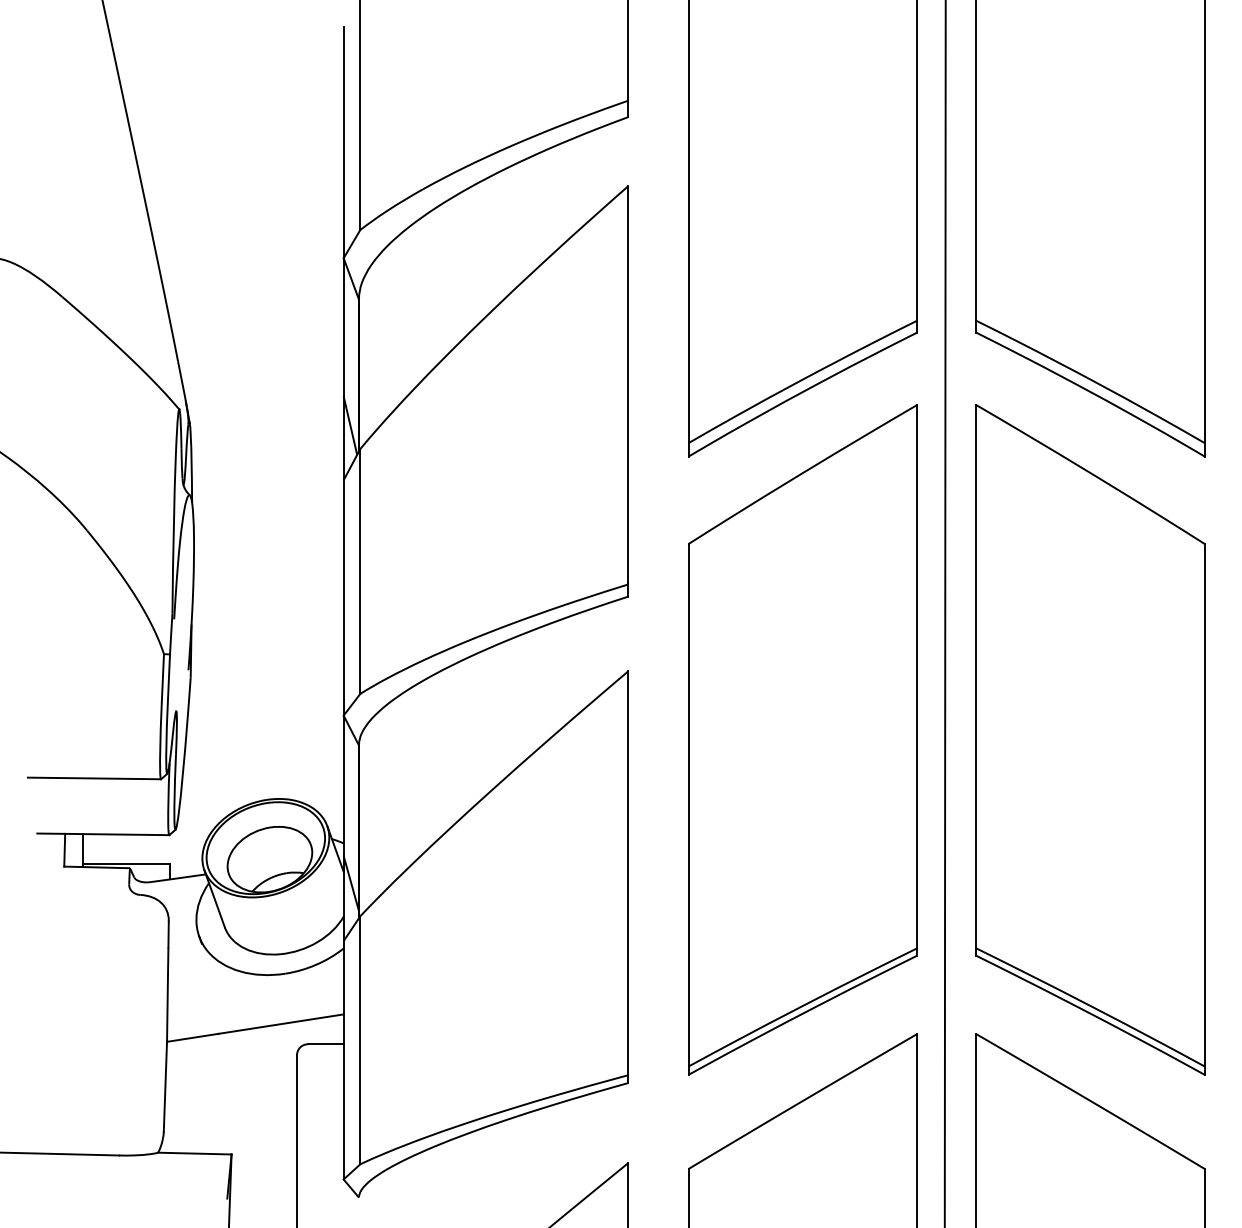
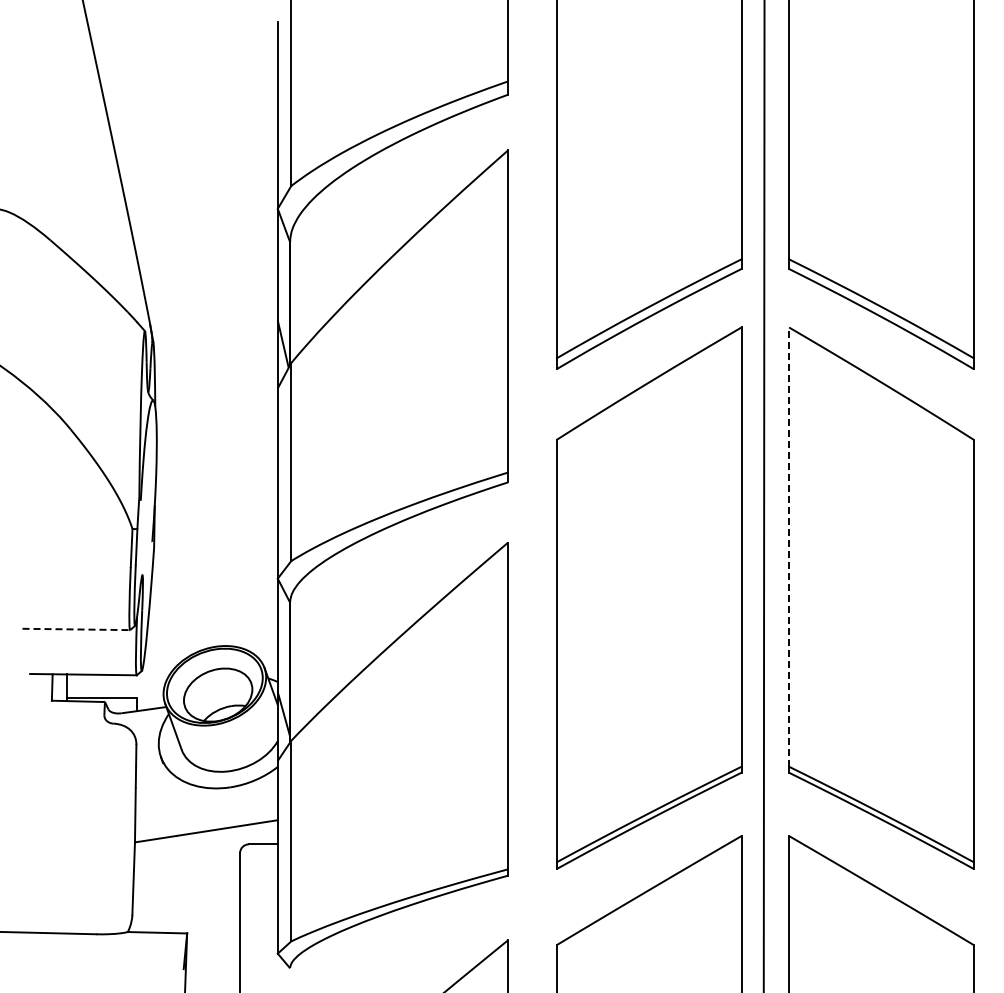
line: (976, 677) -> (789, 547), solid -> dashed
line: (94, 778) -> (76, 629), solid -> dashed

